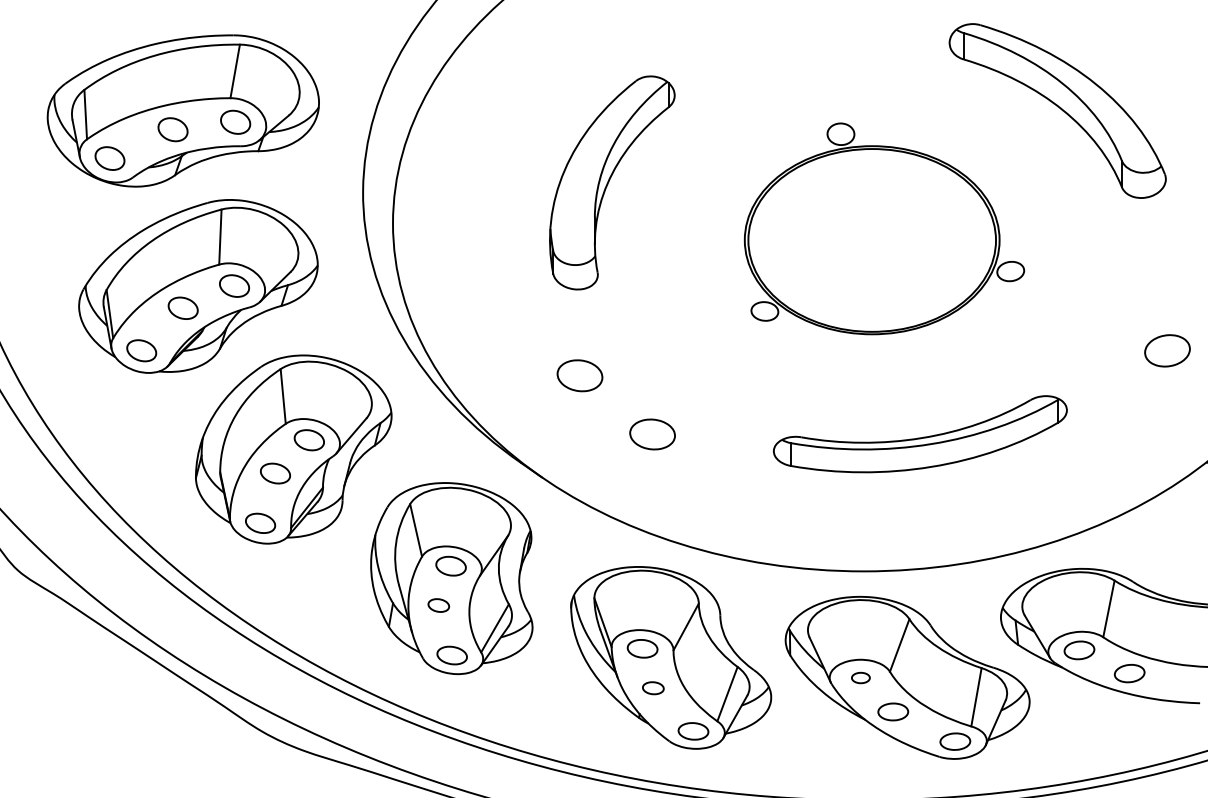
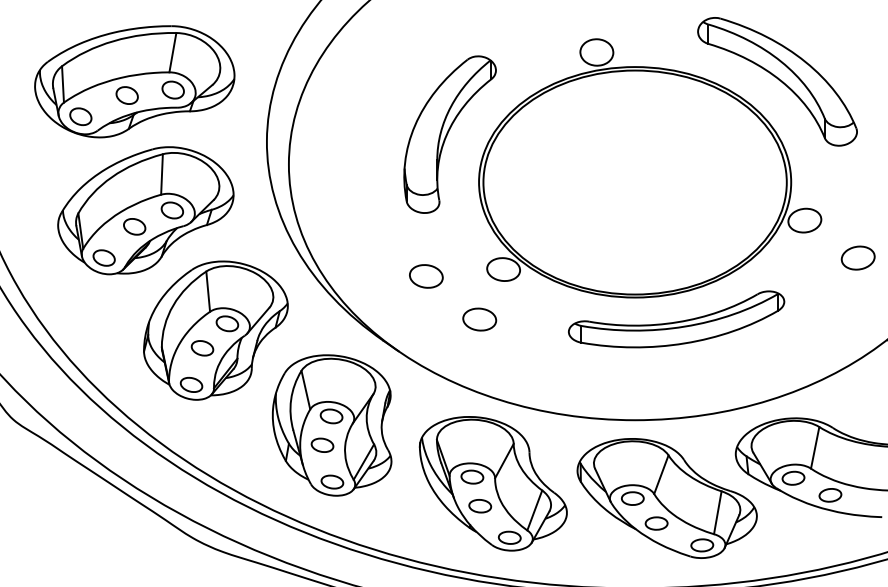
part: (884, 228) -> (650, 168), size x1.67
part: (438, 605) -> (322, 445), size x1.43
part: (860, 677) -> (632, 498), size x1.67
part: (653, 687) -> (480, 505), size x1.43

